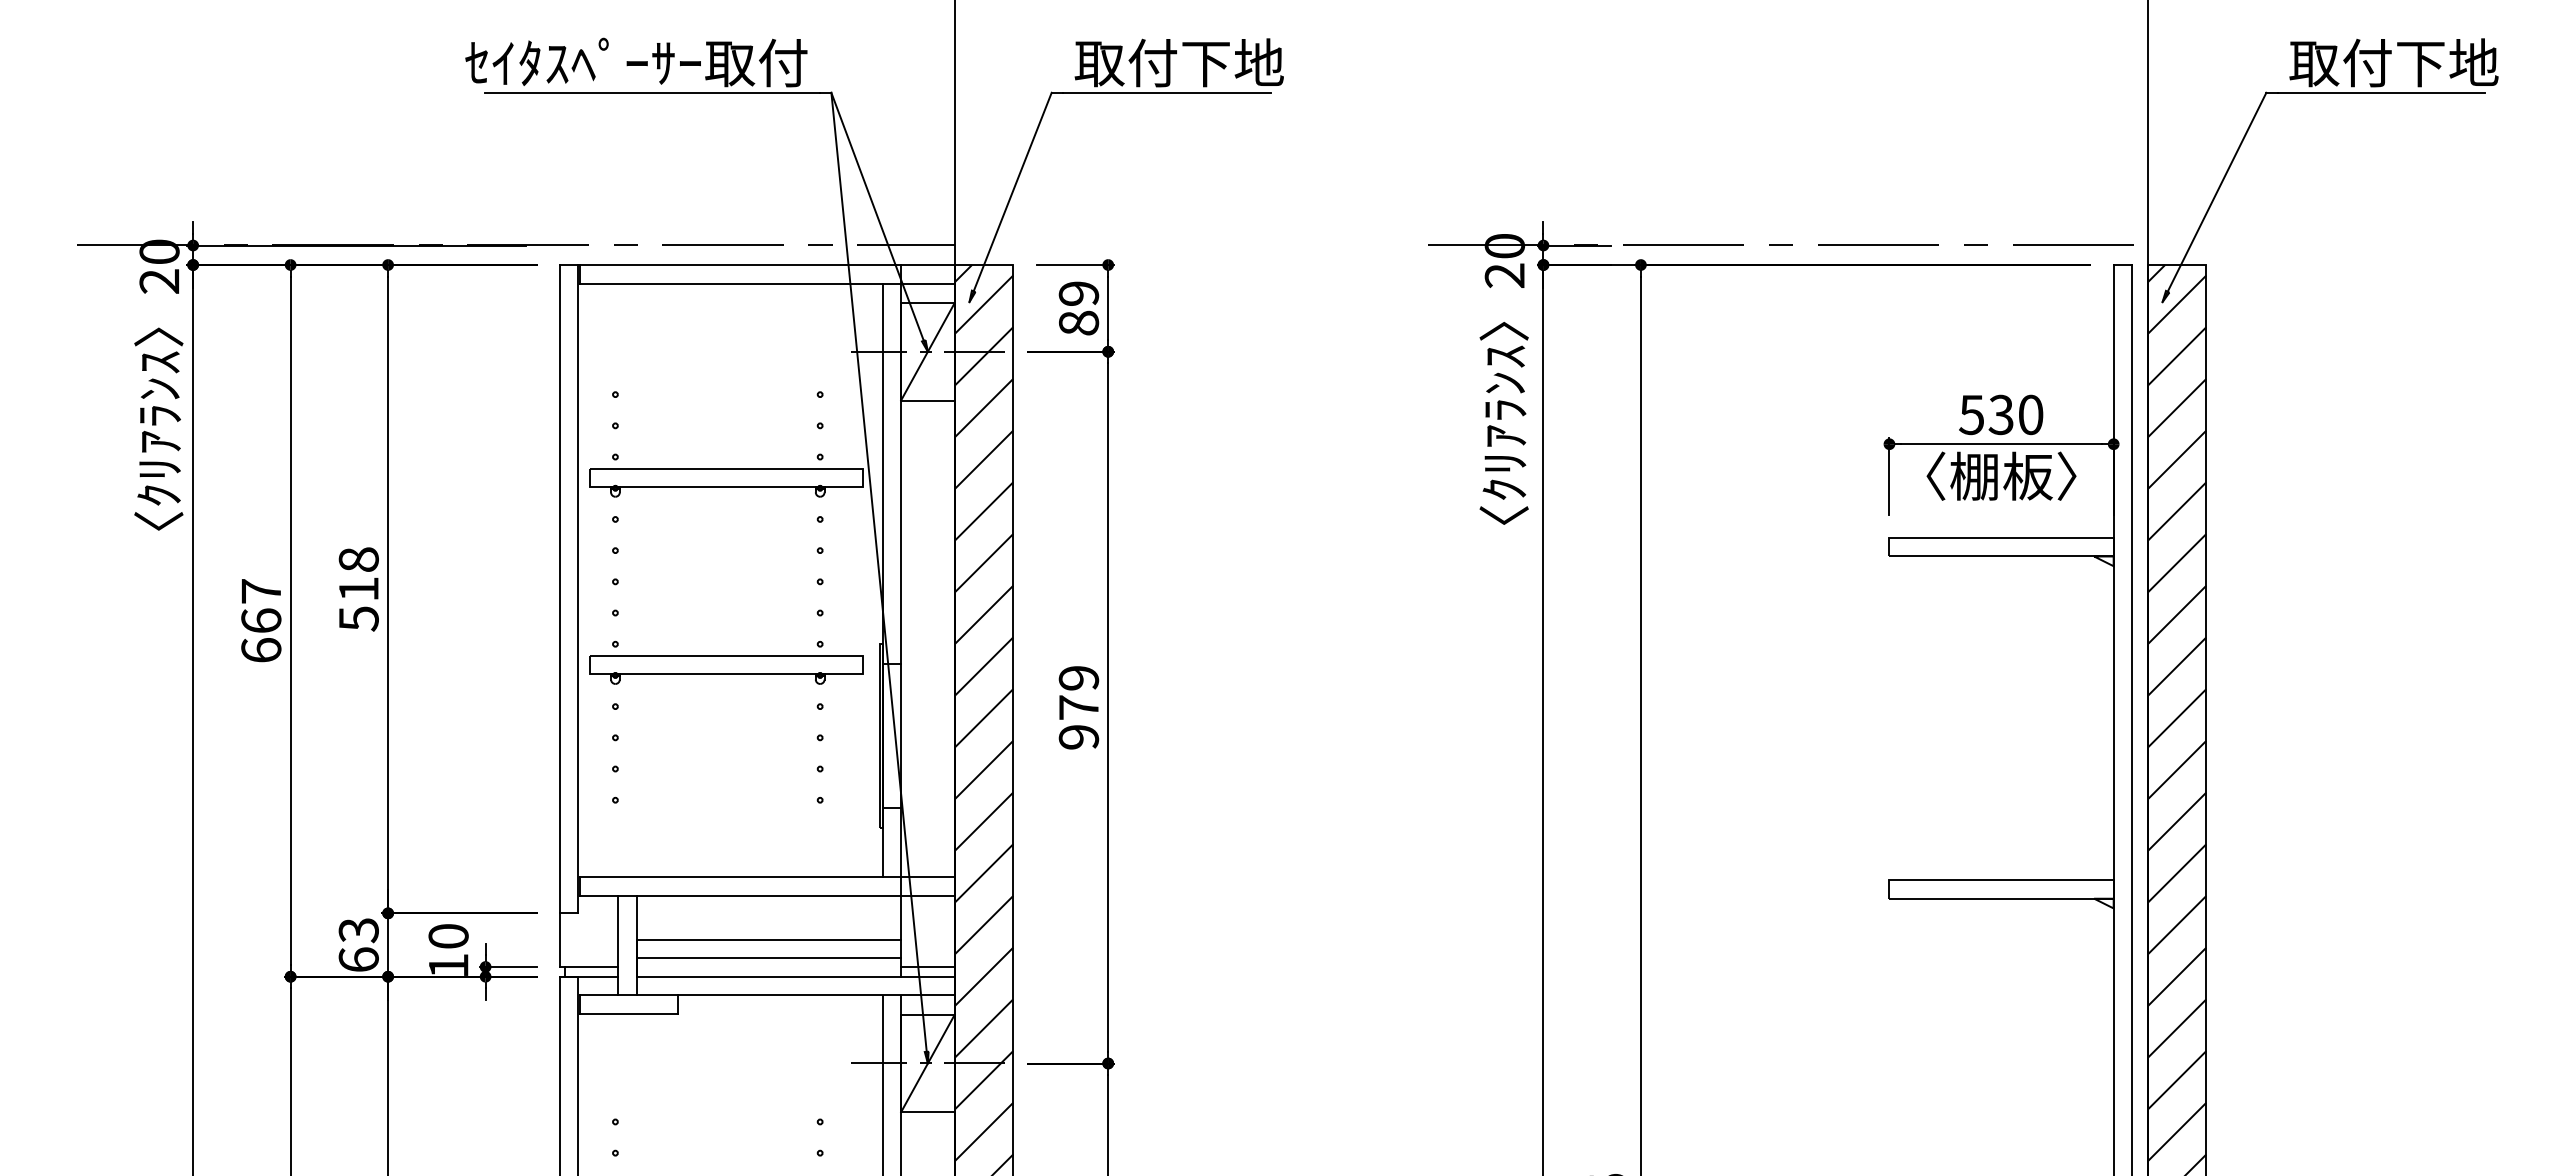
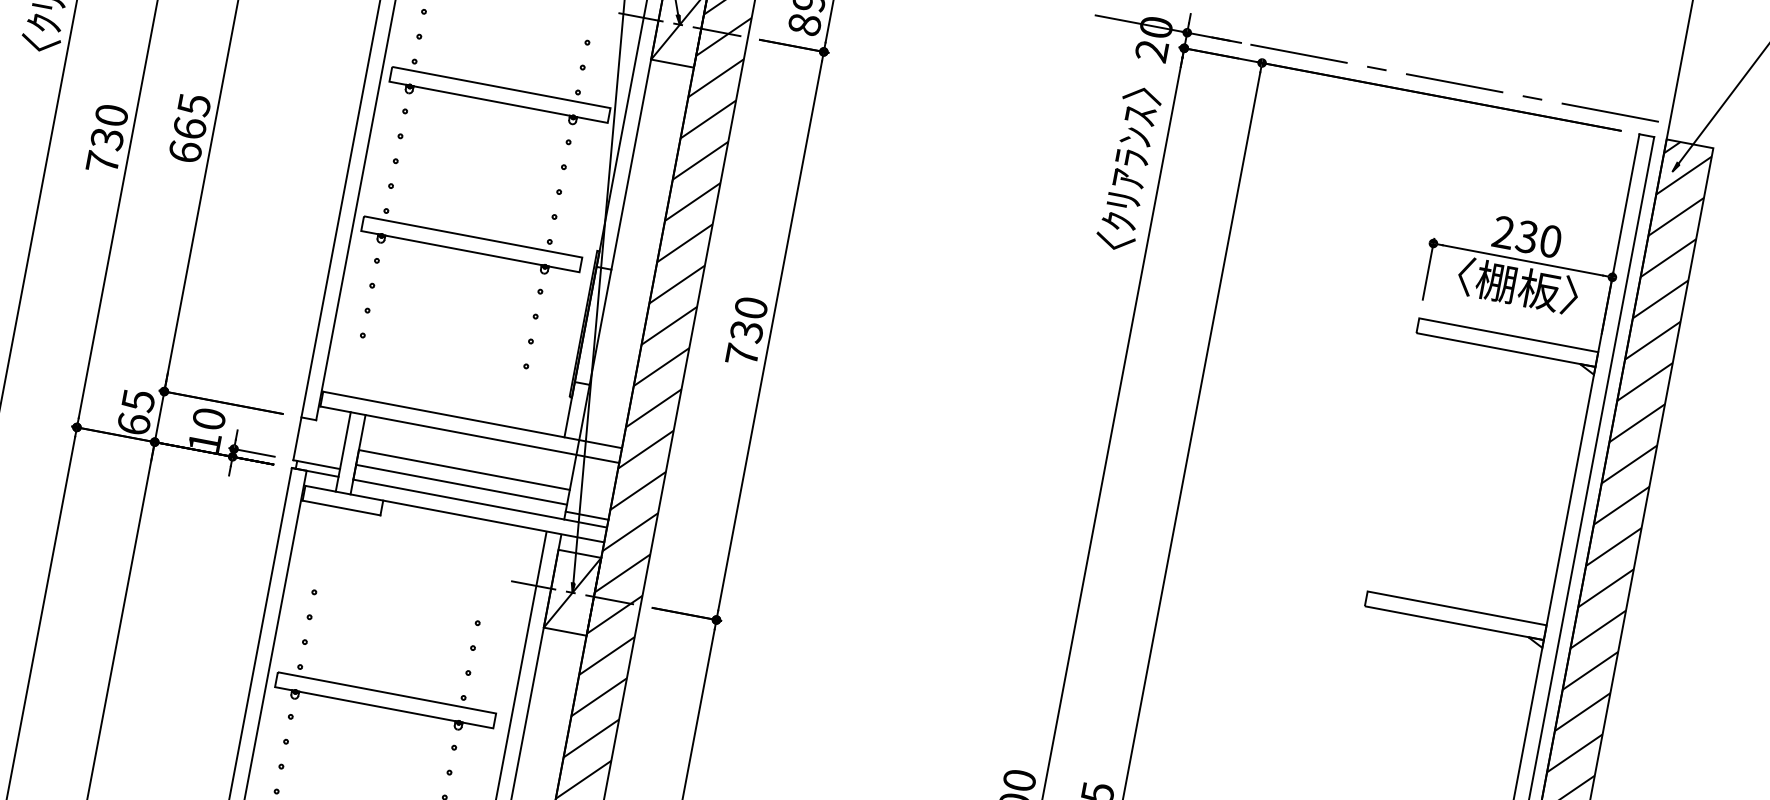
text: (1971, 414) -> (1503, 232), 530 -> 230
text: (358, 589) -> (189, 128), 518 -> 665
text: (261, 620) -> (107, 138), 667 -> 730
text: (1078, 707) -> (746, 331), 979 -> 730
text: (358, 930) -> (138, 400), 63 -> 65

